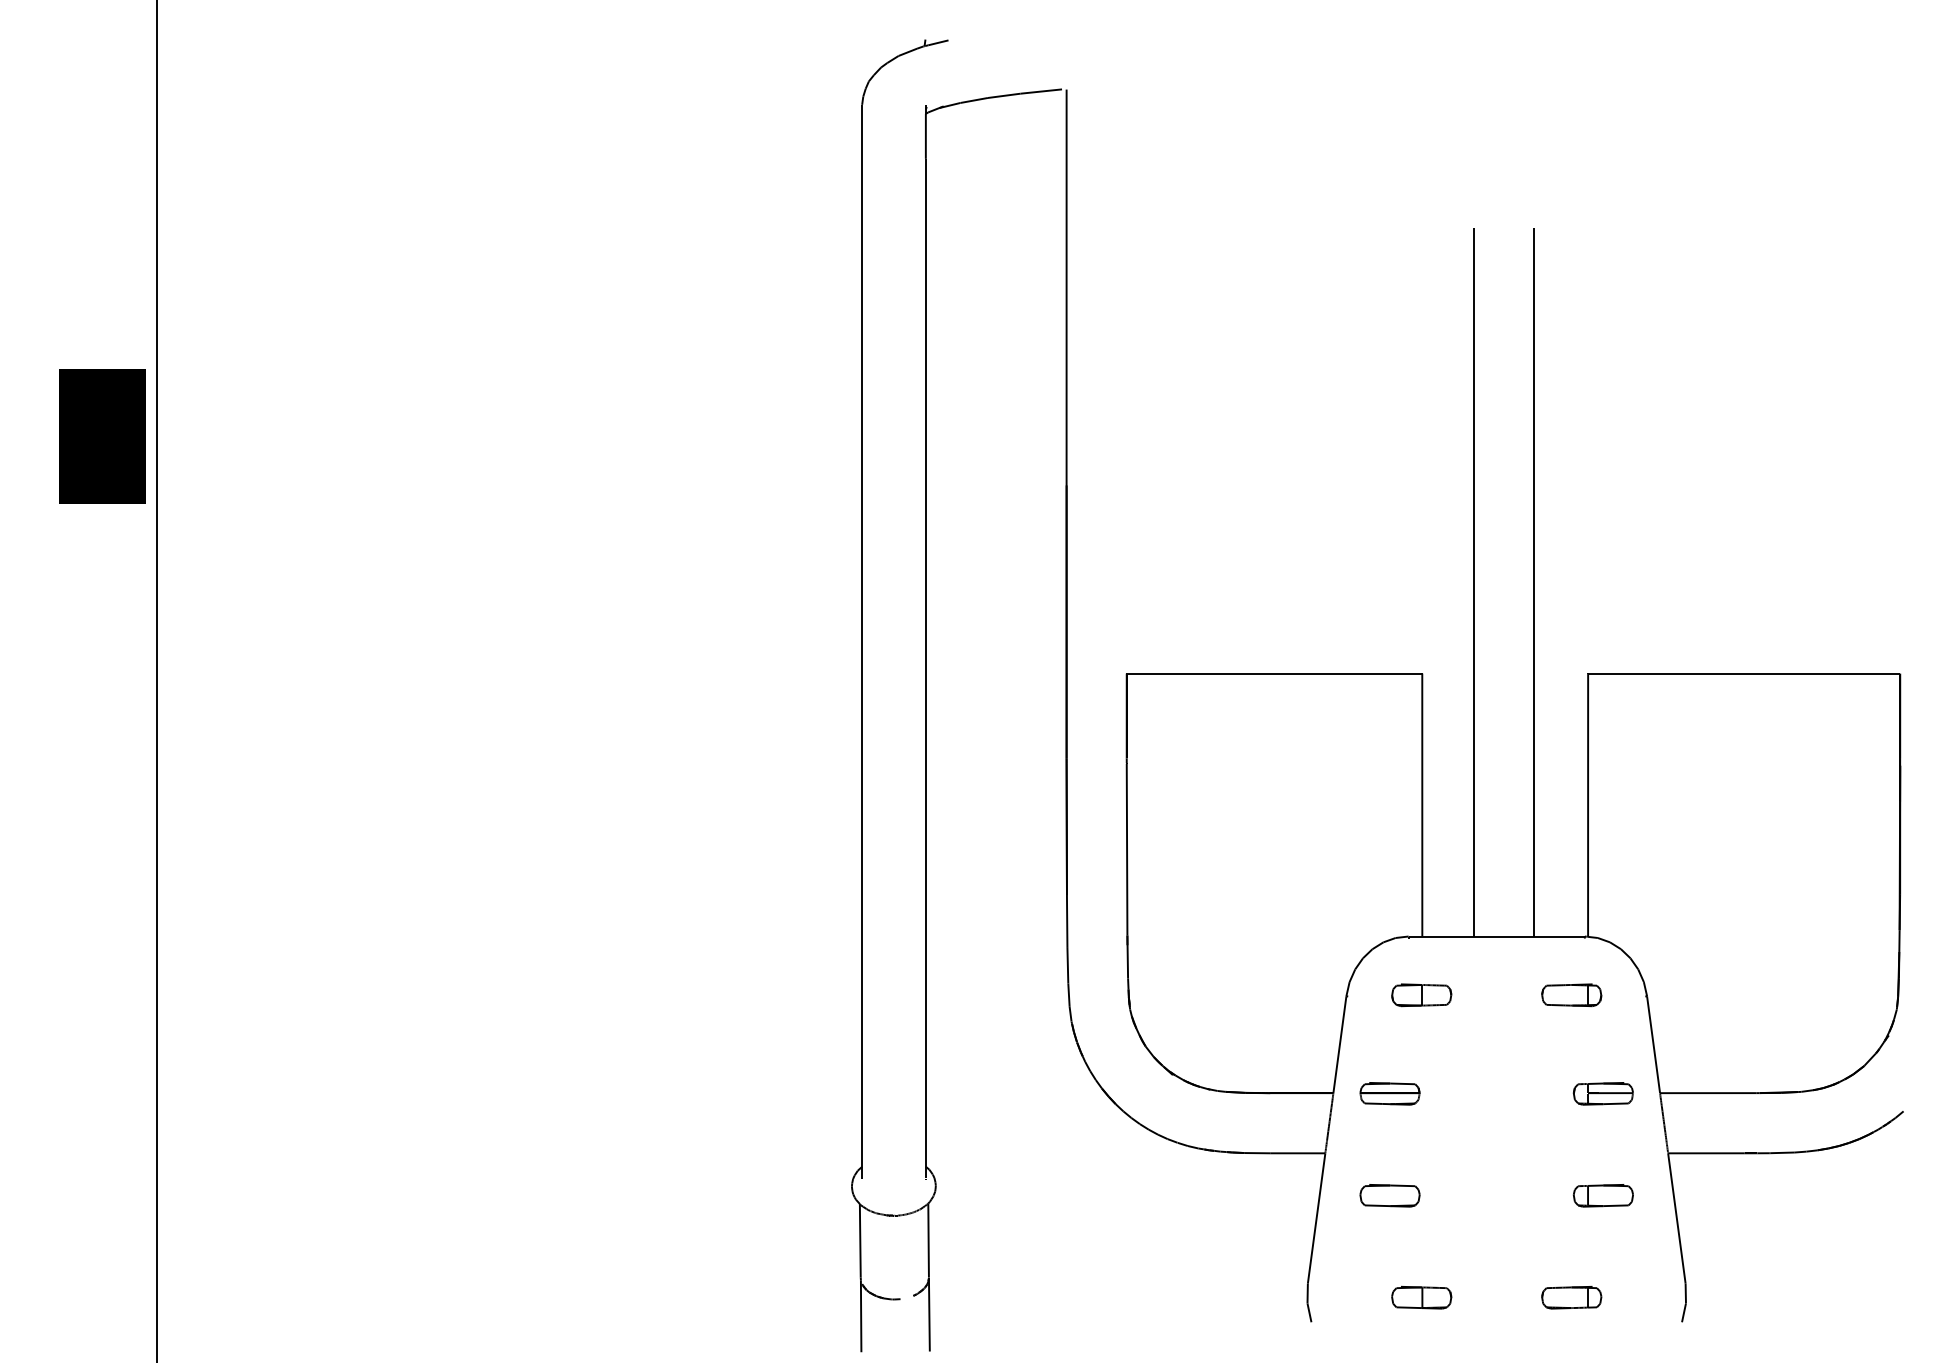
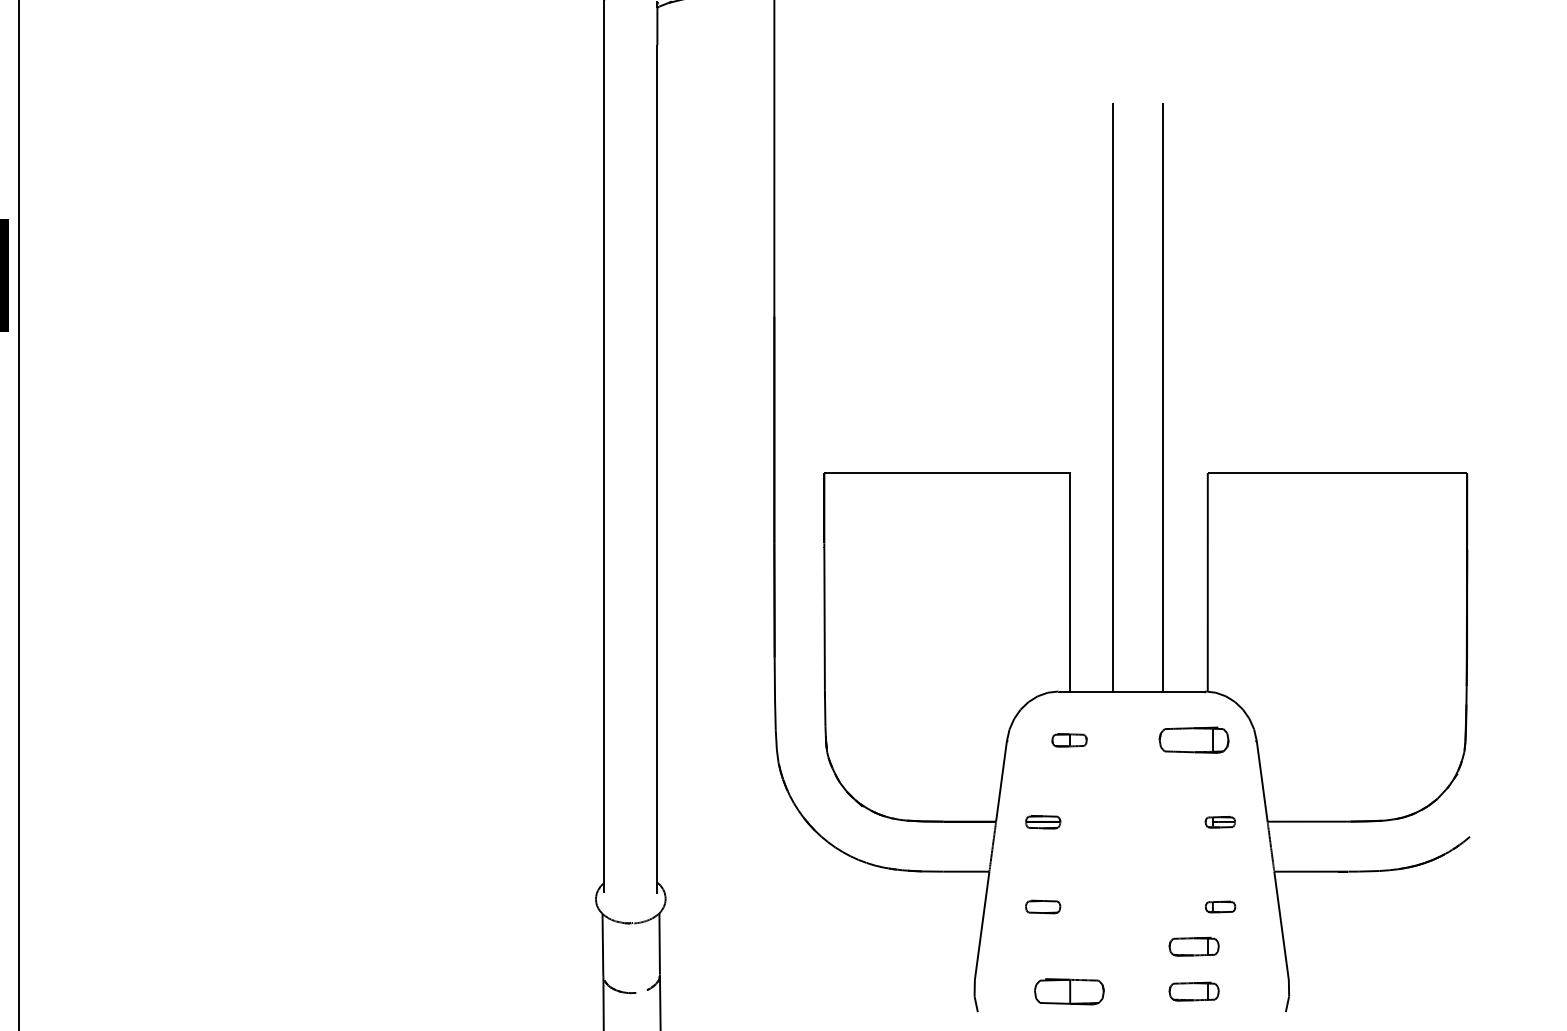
part: (1421, 995) -> (1069, 740), size x0.7
part: (1571, 995) -> (1193, 740), size x1.4
part: (1389, 1093) -> (1042, 821), size x0.7
part: (1602, 1093) -> (1219, 821), size x0.6
part: (1389, 1195) -> (1042, 906), size x0.7
part: (1603, 1195) -> (1220, 906), size x0.6
part: (1571, 1243) -> (1193, 946), added
part: (1421, 1297) -> (1069, 991), size x1.4

